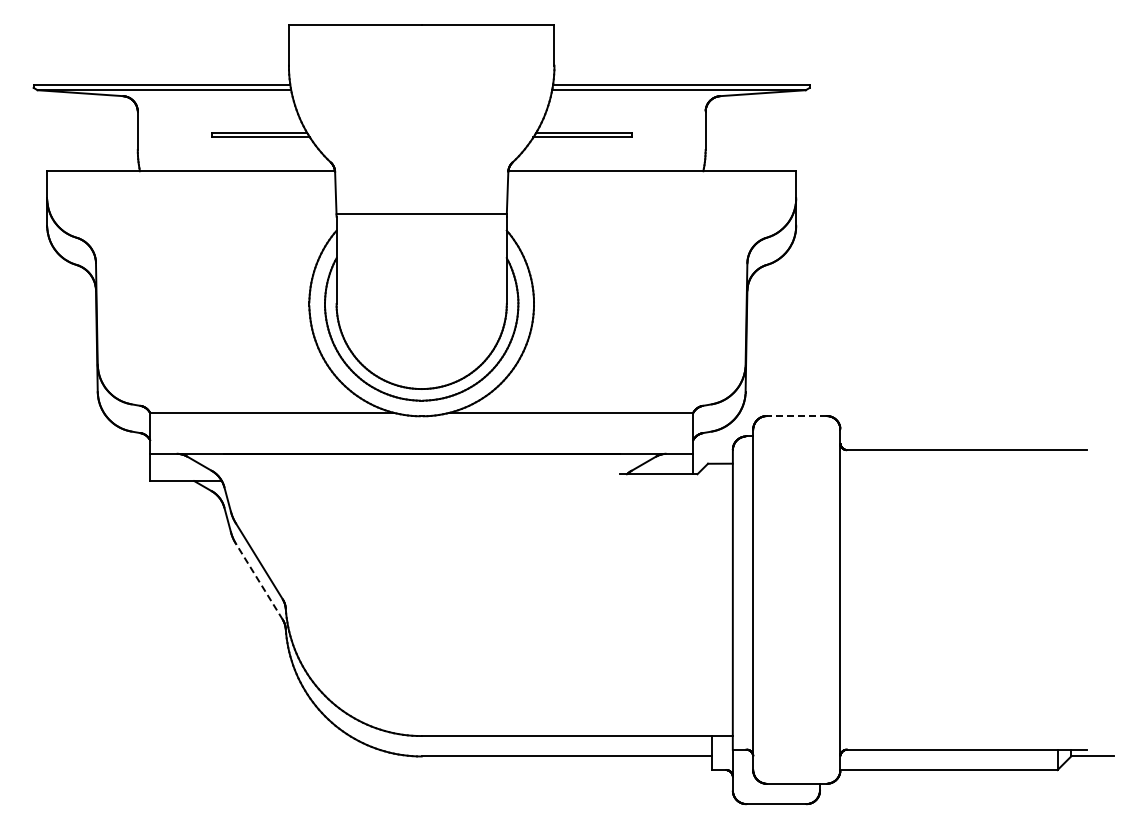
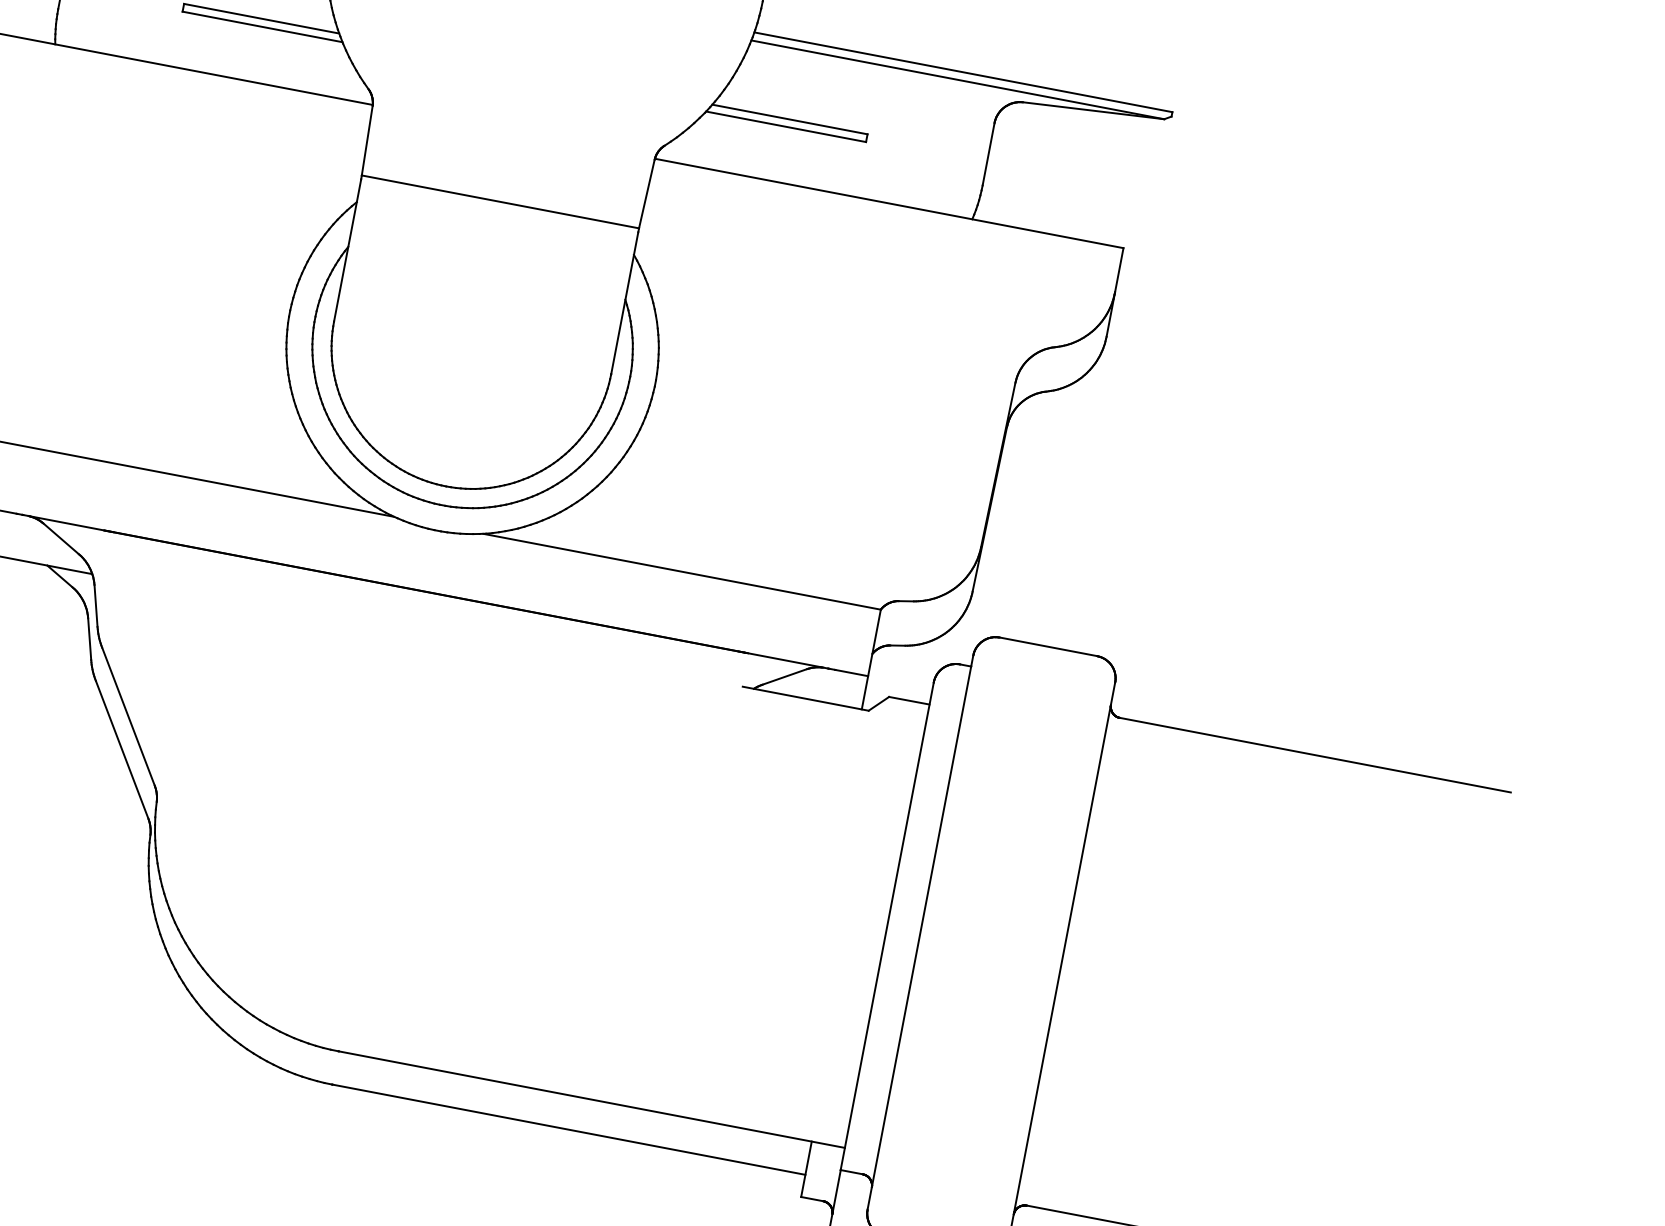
line: (796, 416) -> (1047, 647), dashed -> solid
line: (259, 581) -> (122, 749), dashed -> solid

